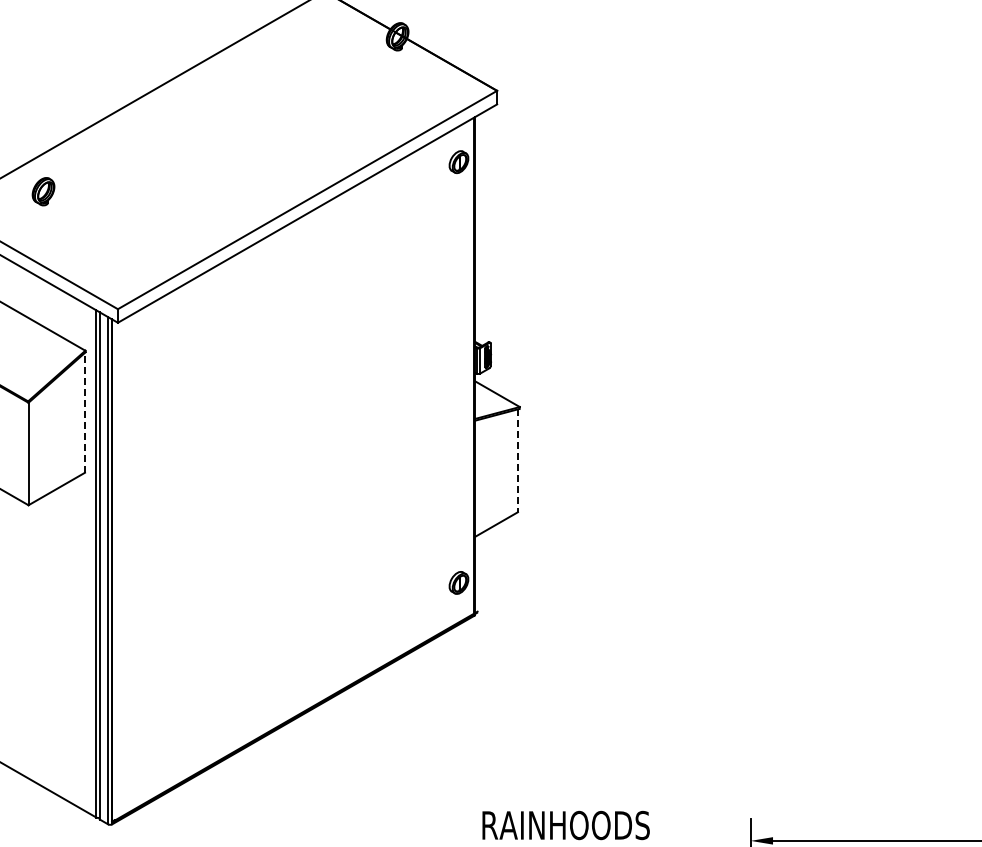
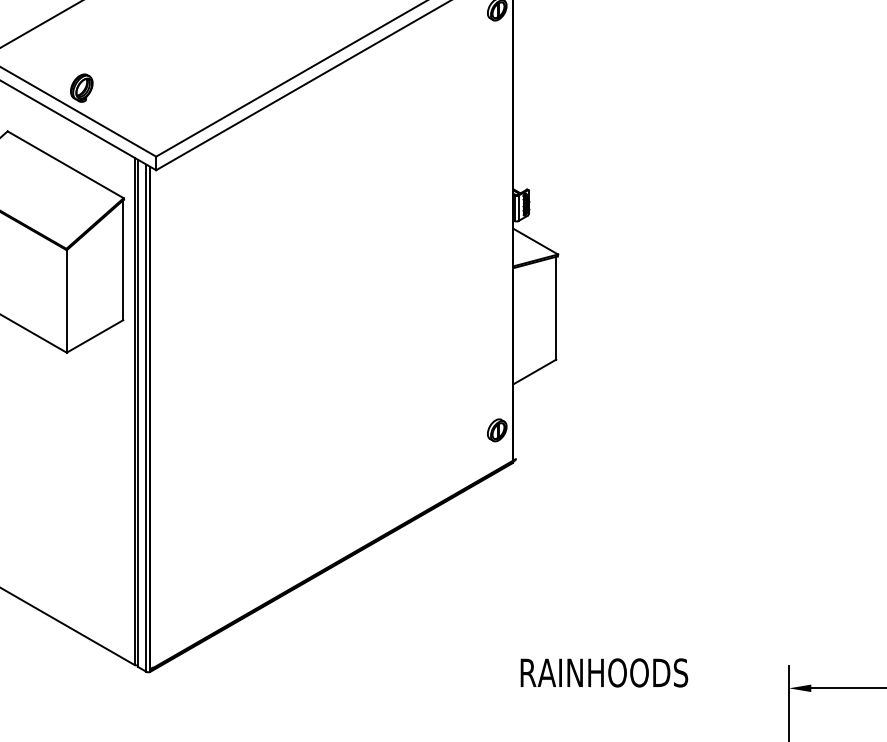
part: (43, 191) -> (81, 87), moved
line: (85, 412) -> (123, 259), dashed -> solid
line: (517, 461) -> (555, 308), dashed -> solid

